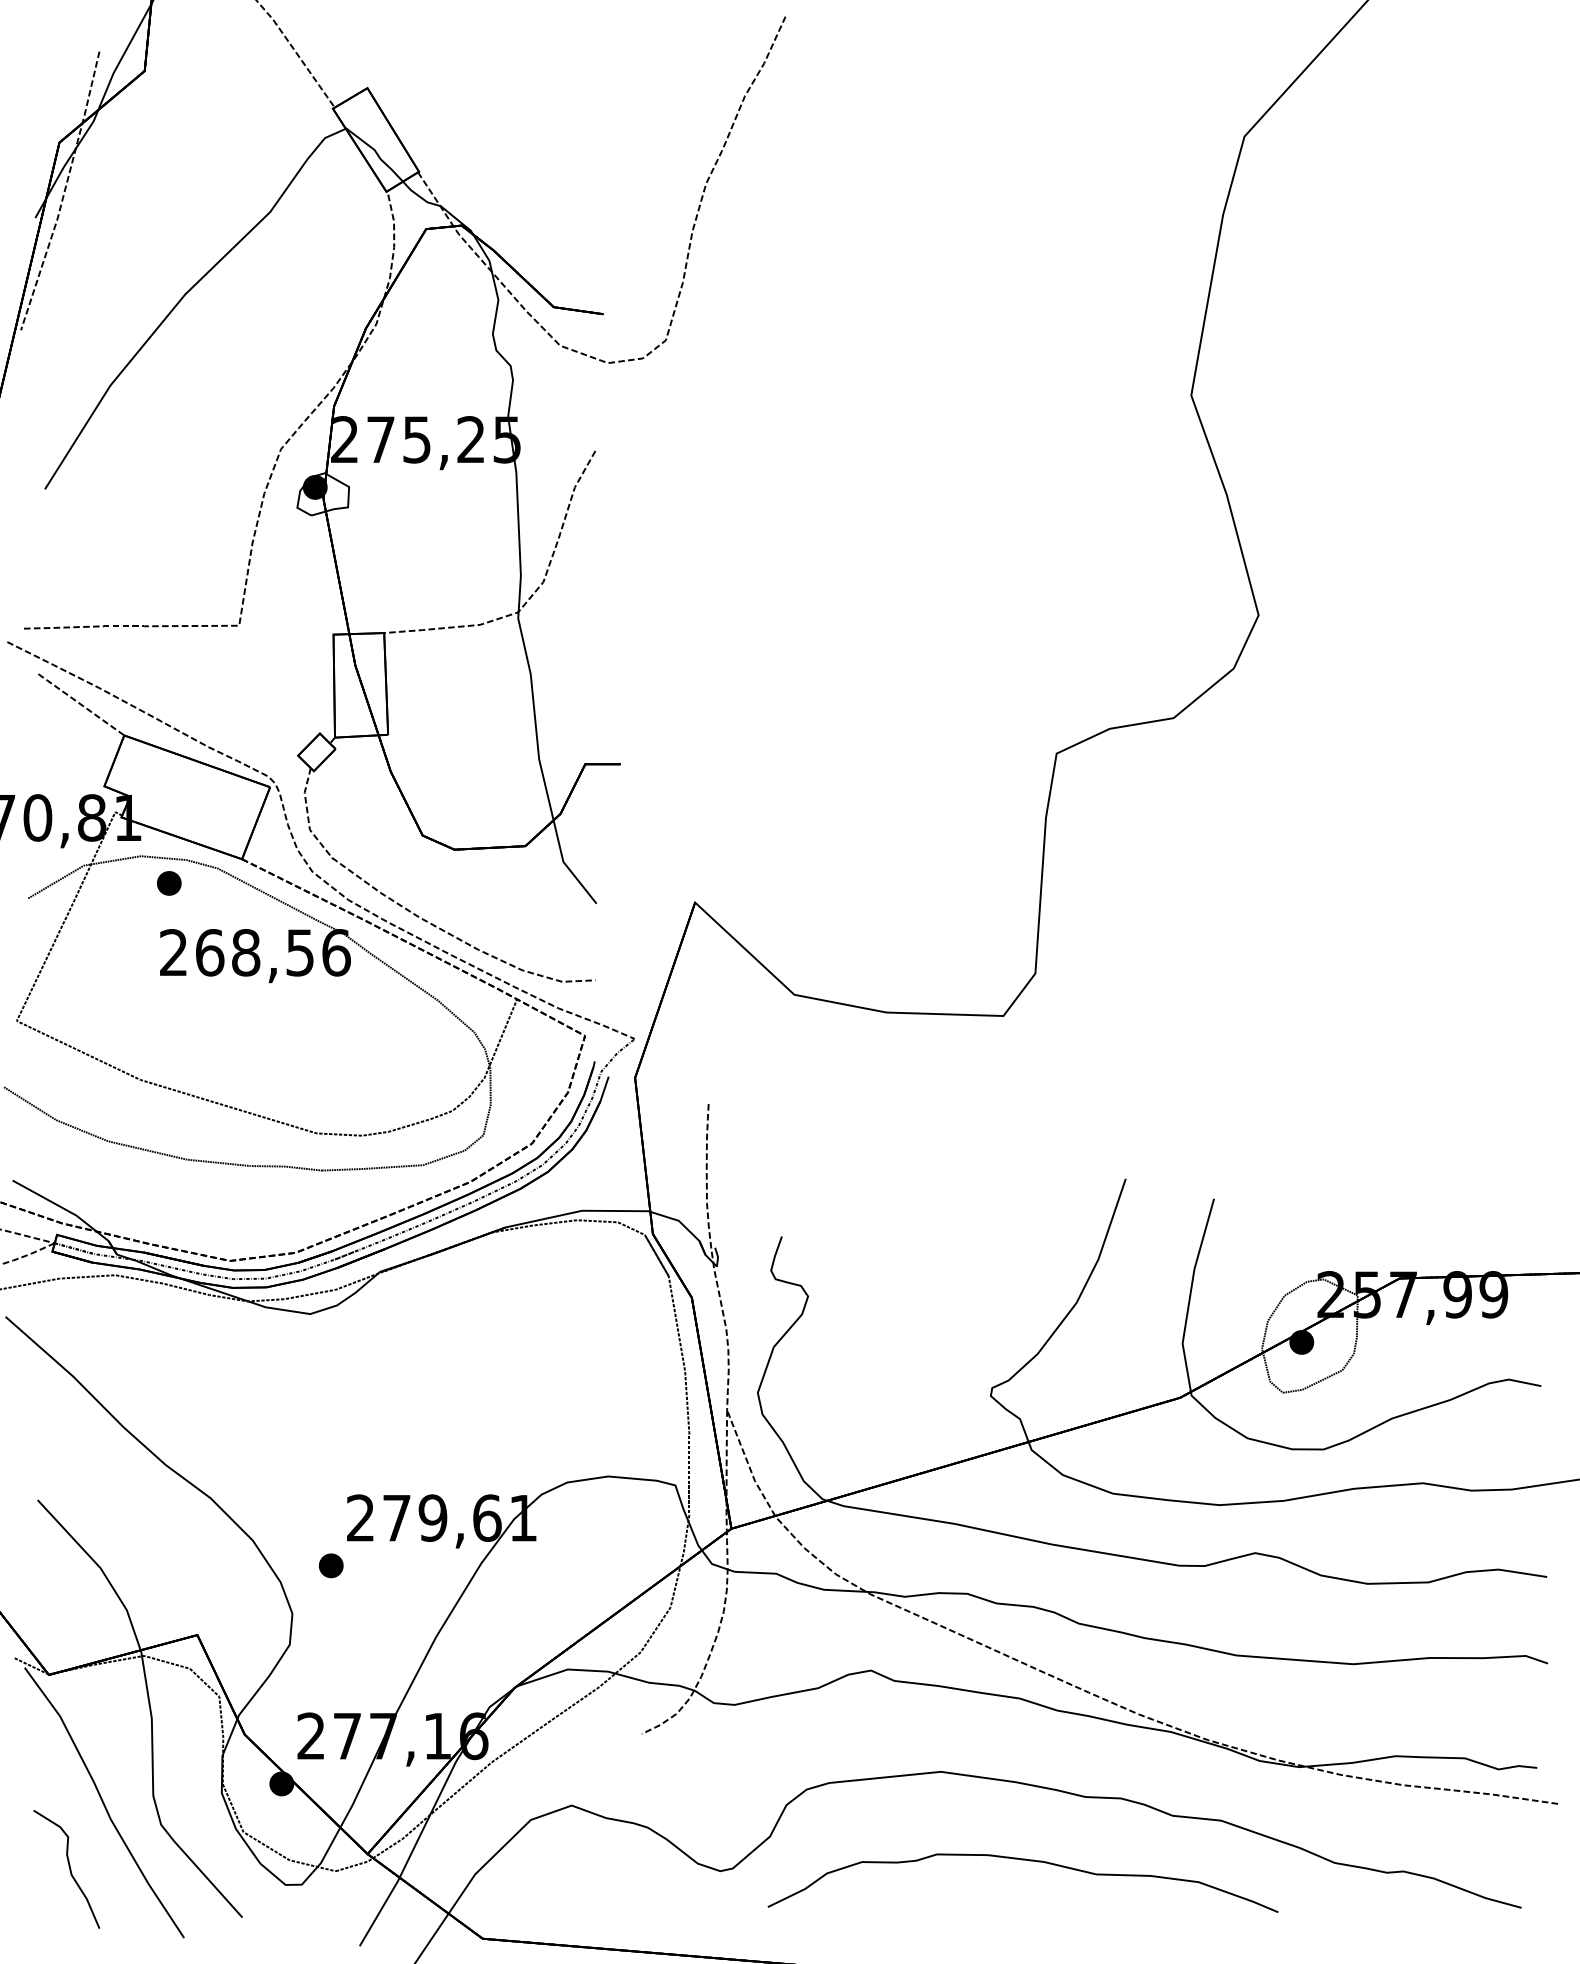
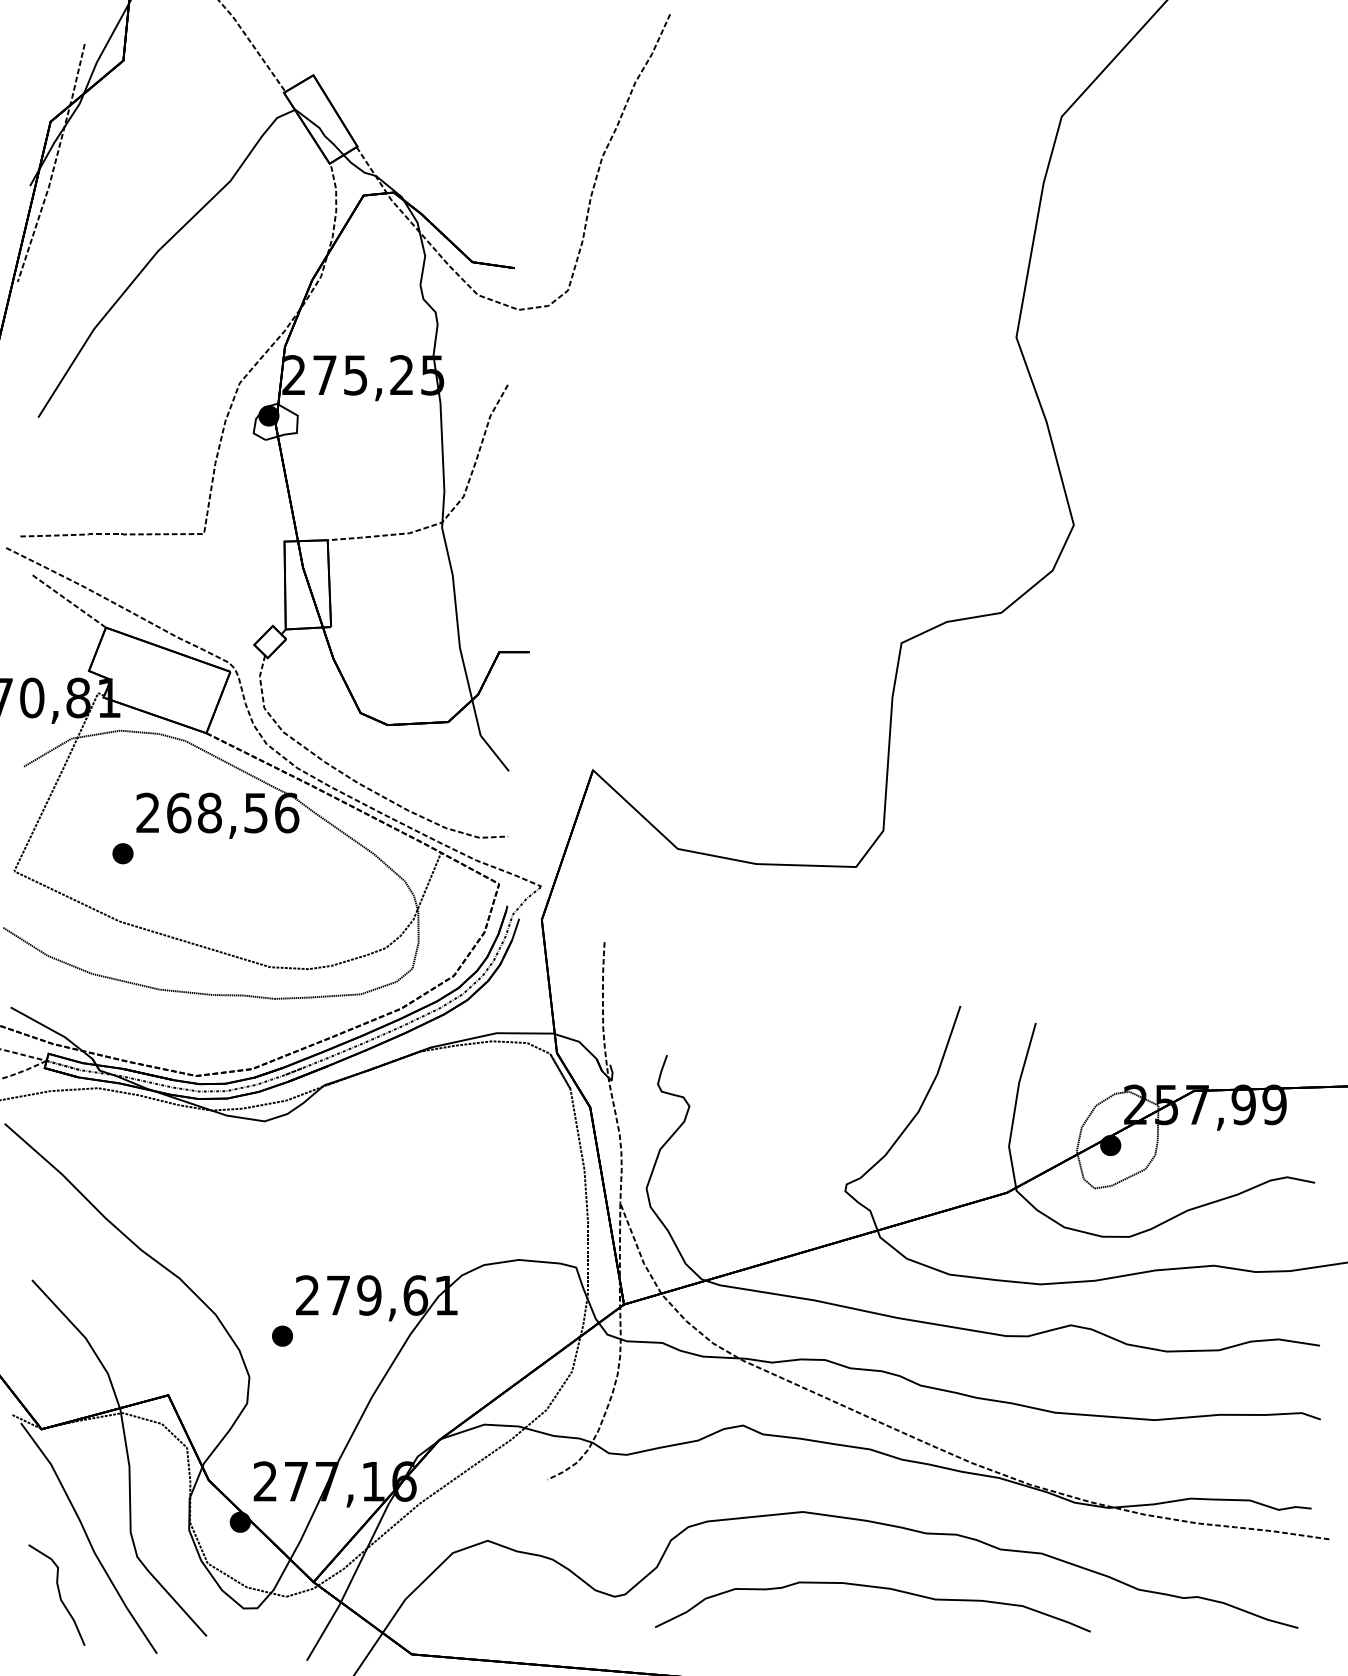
part: (169, 883) -> (123, 853), moved

